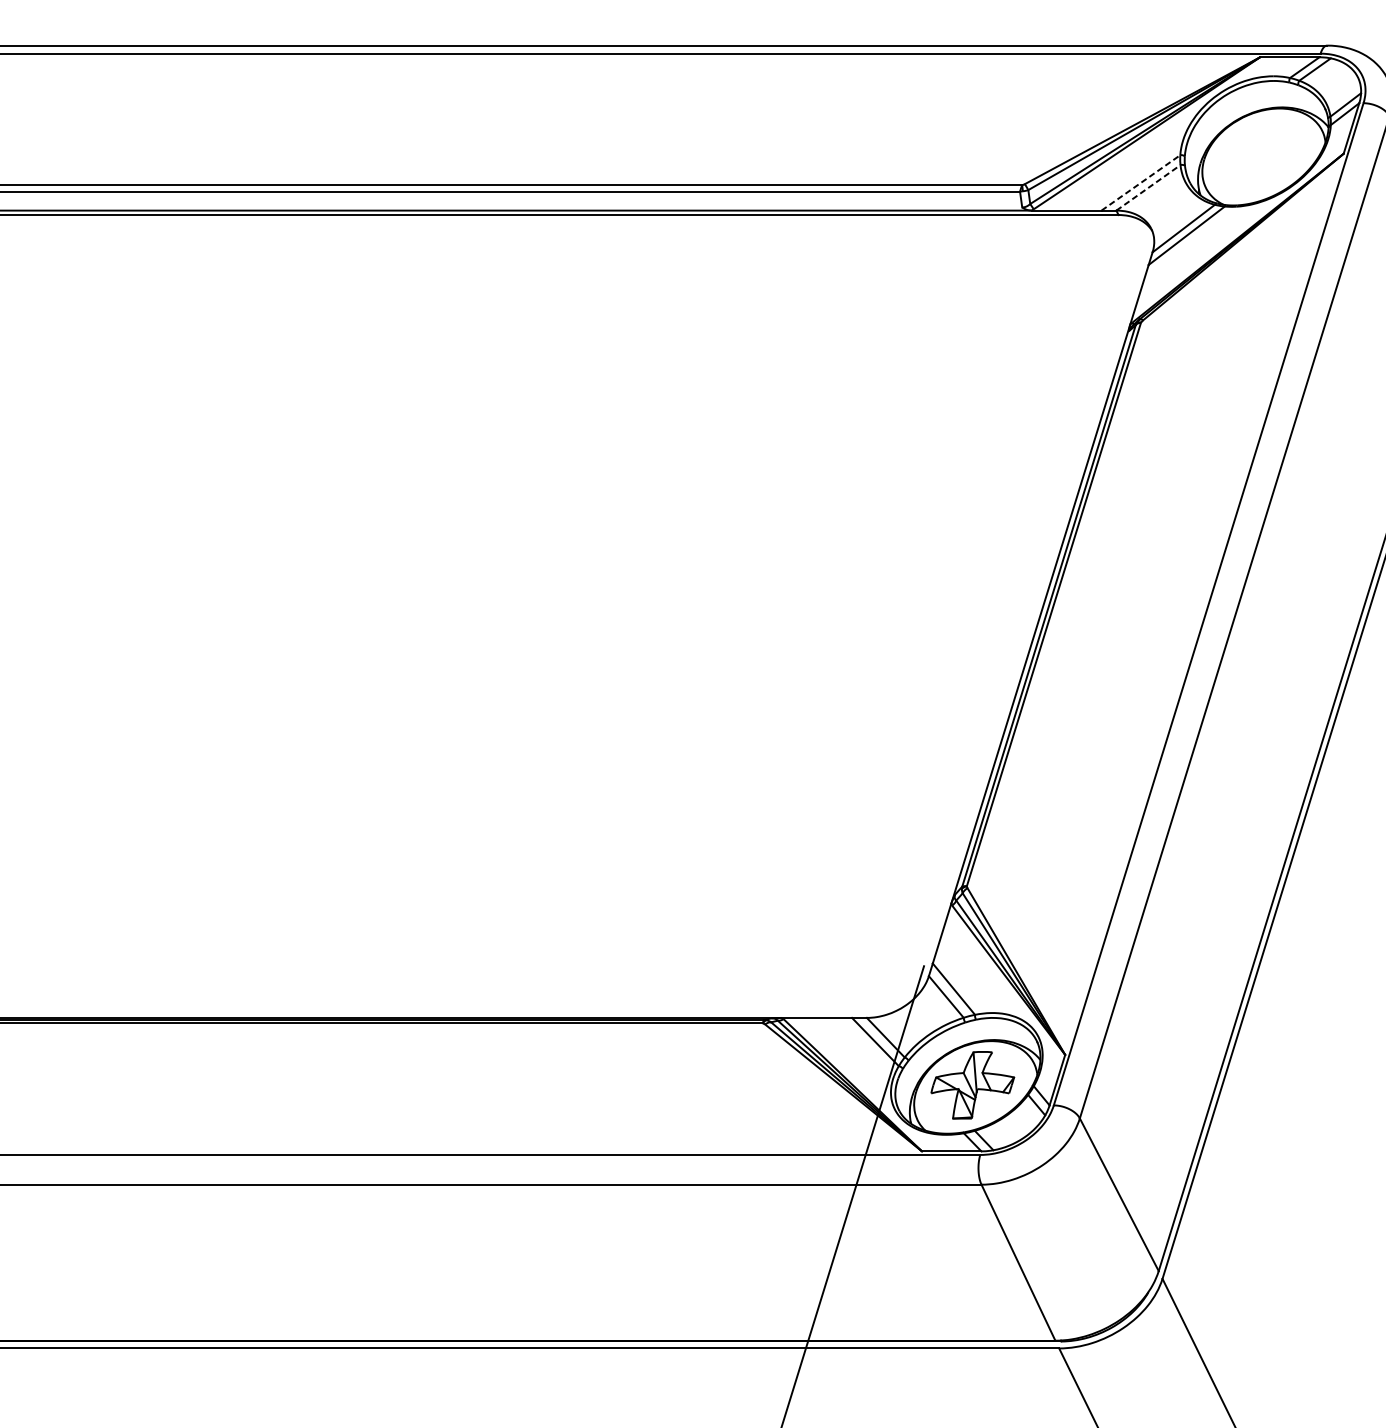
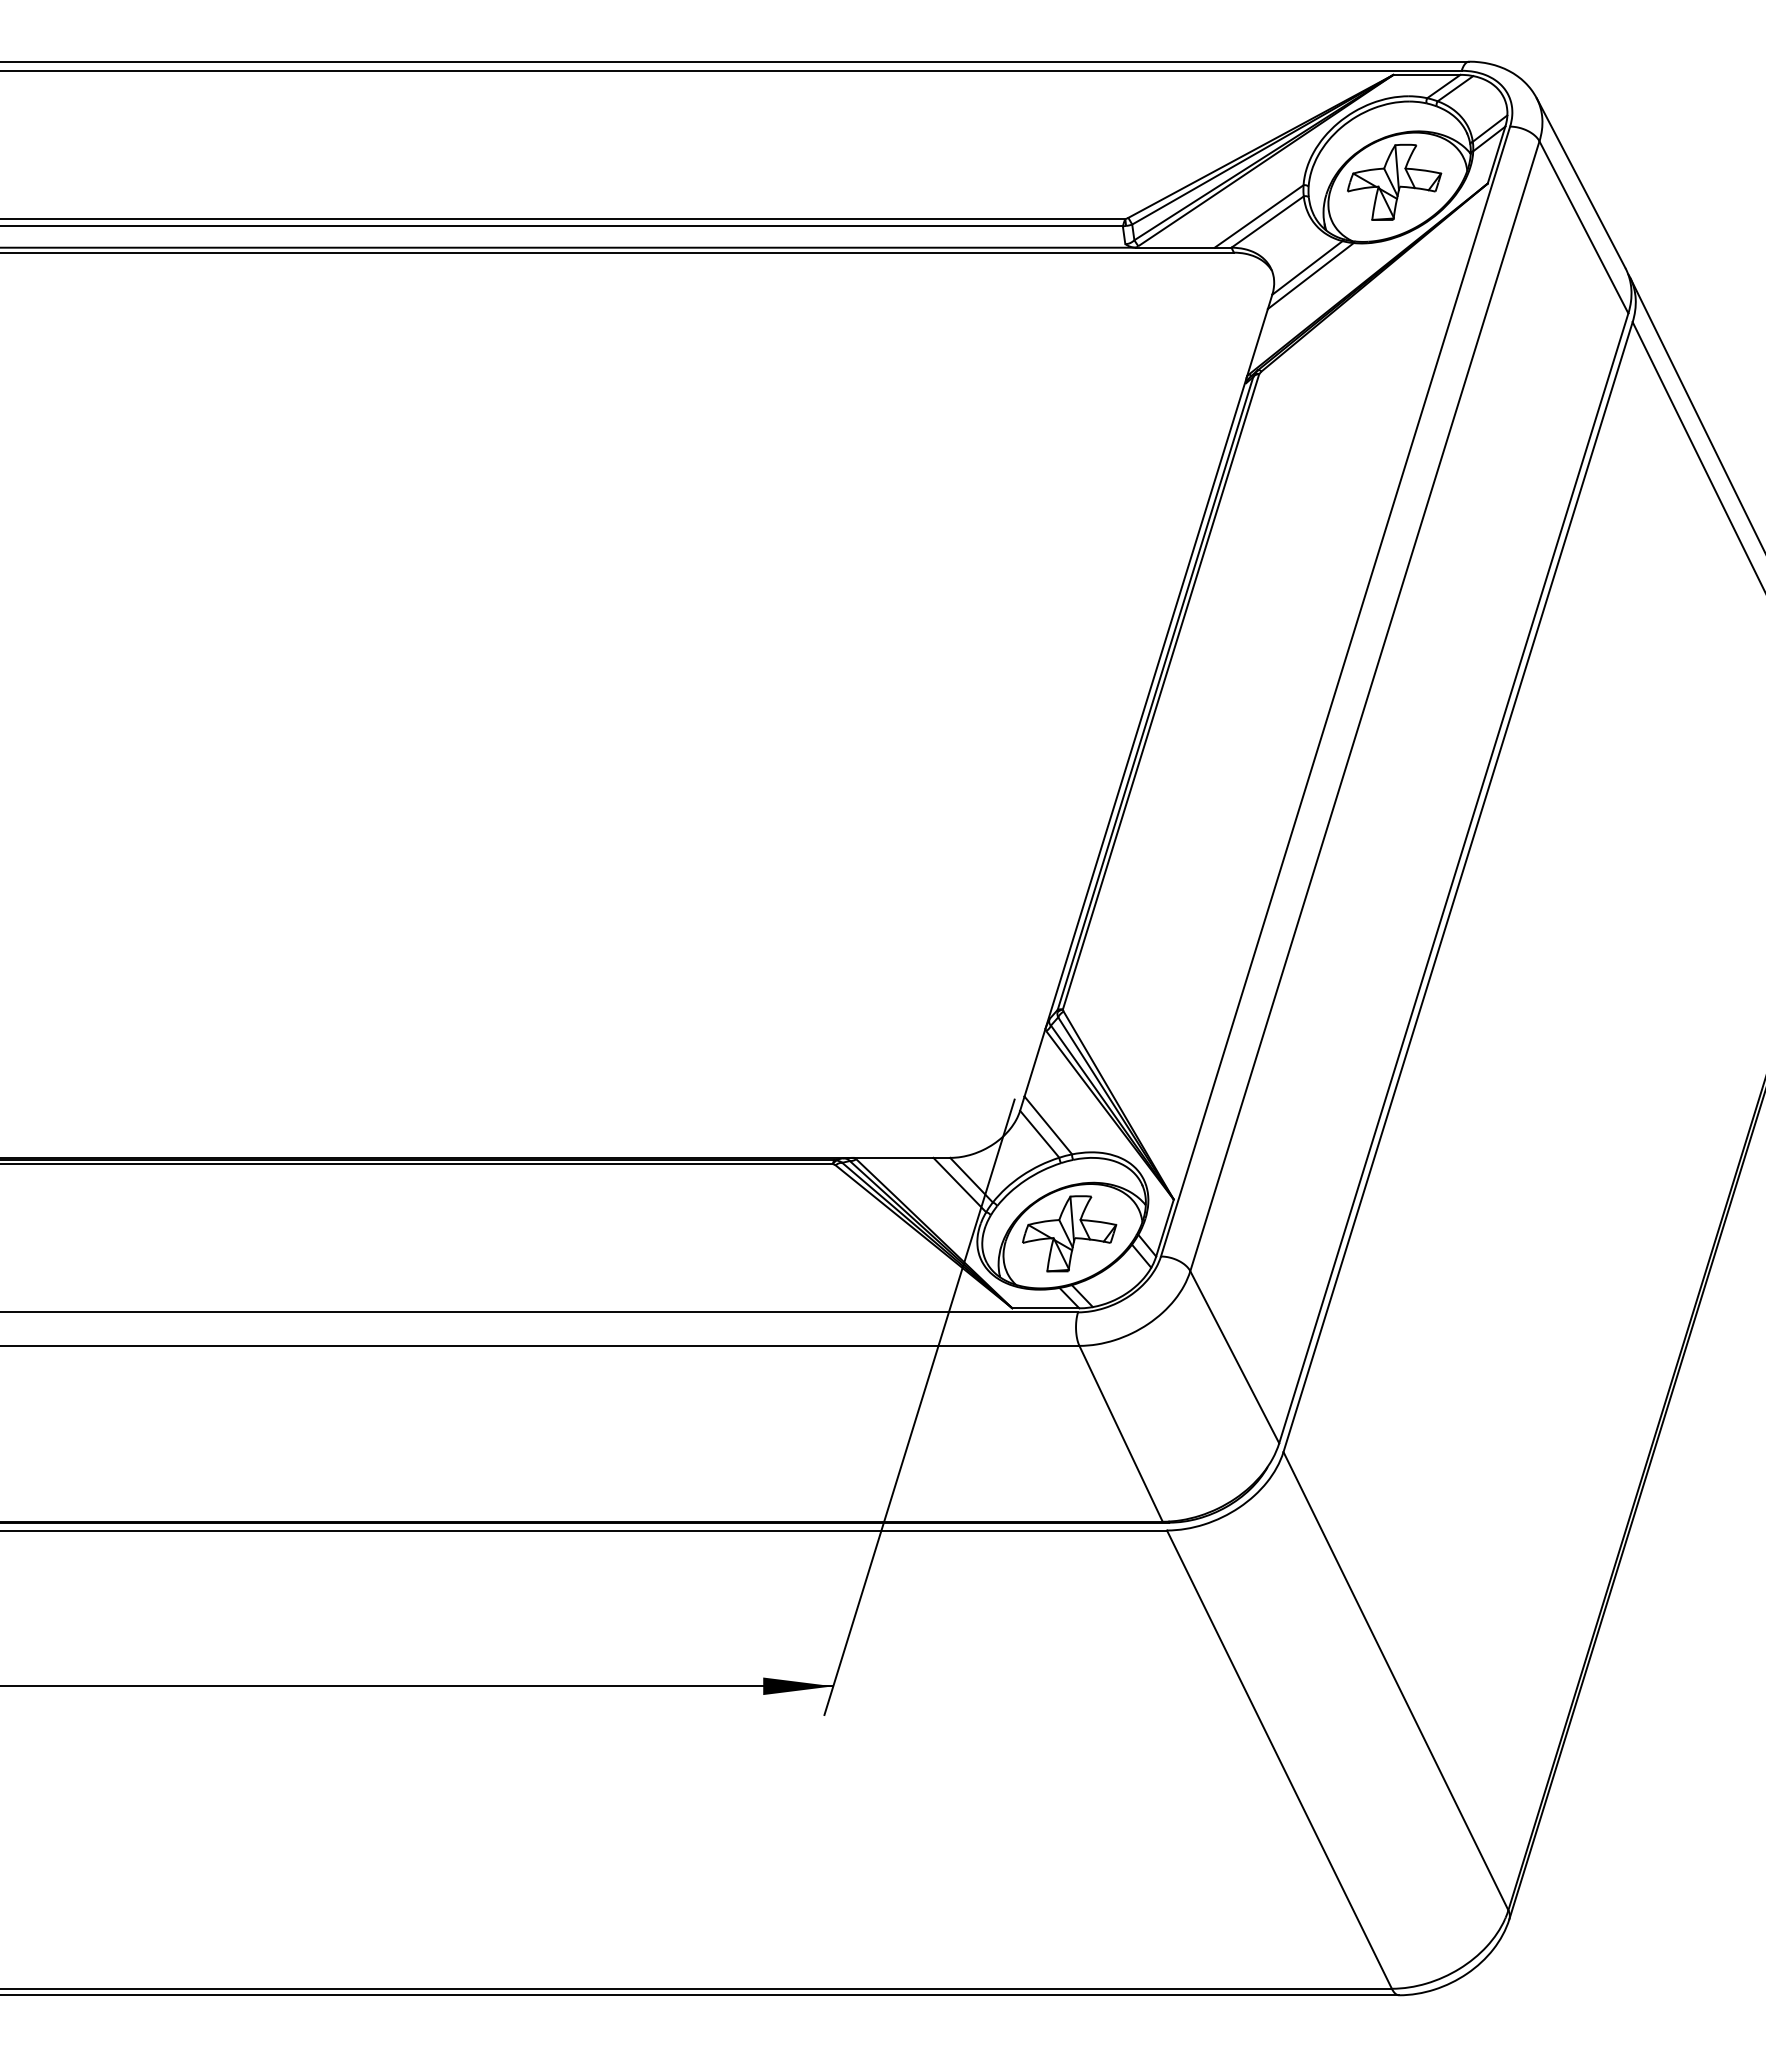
part: (1260, 151) -> (1394, 181), added
line: (1141, 182) -> (1259, 216), dashed -> solid
line: (1149, 187) -> (1268, 221), dashed -> solid

